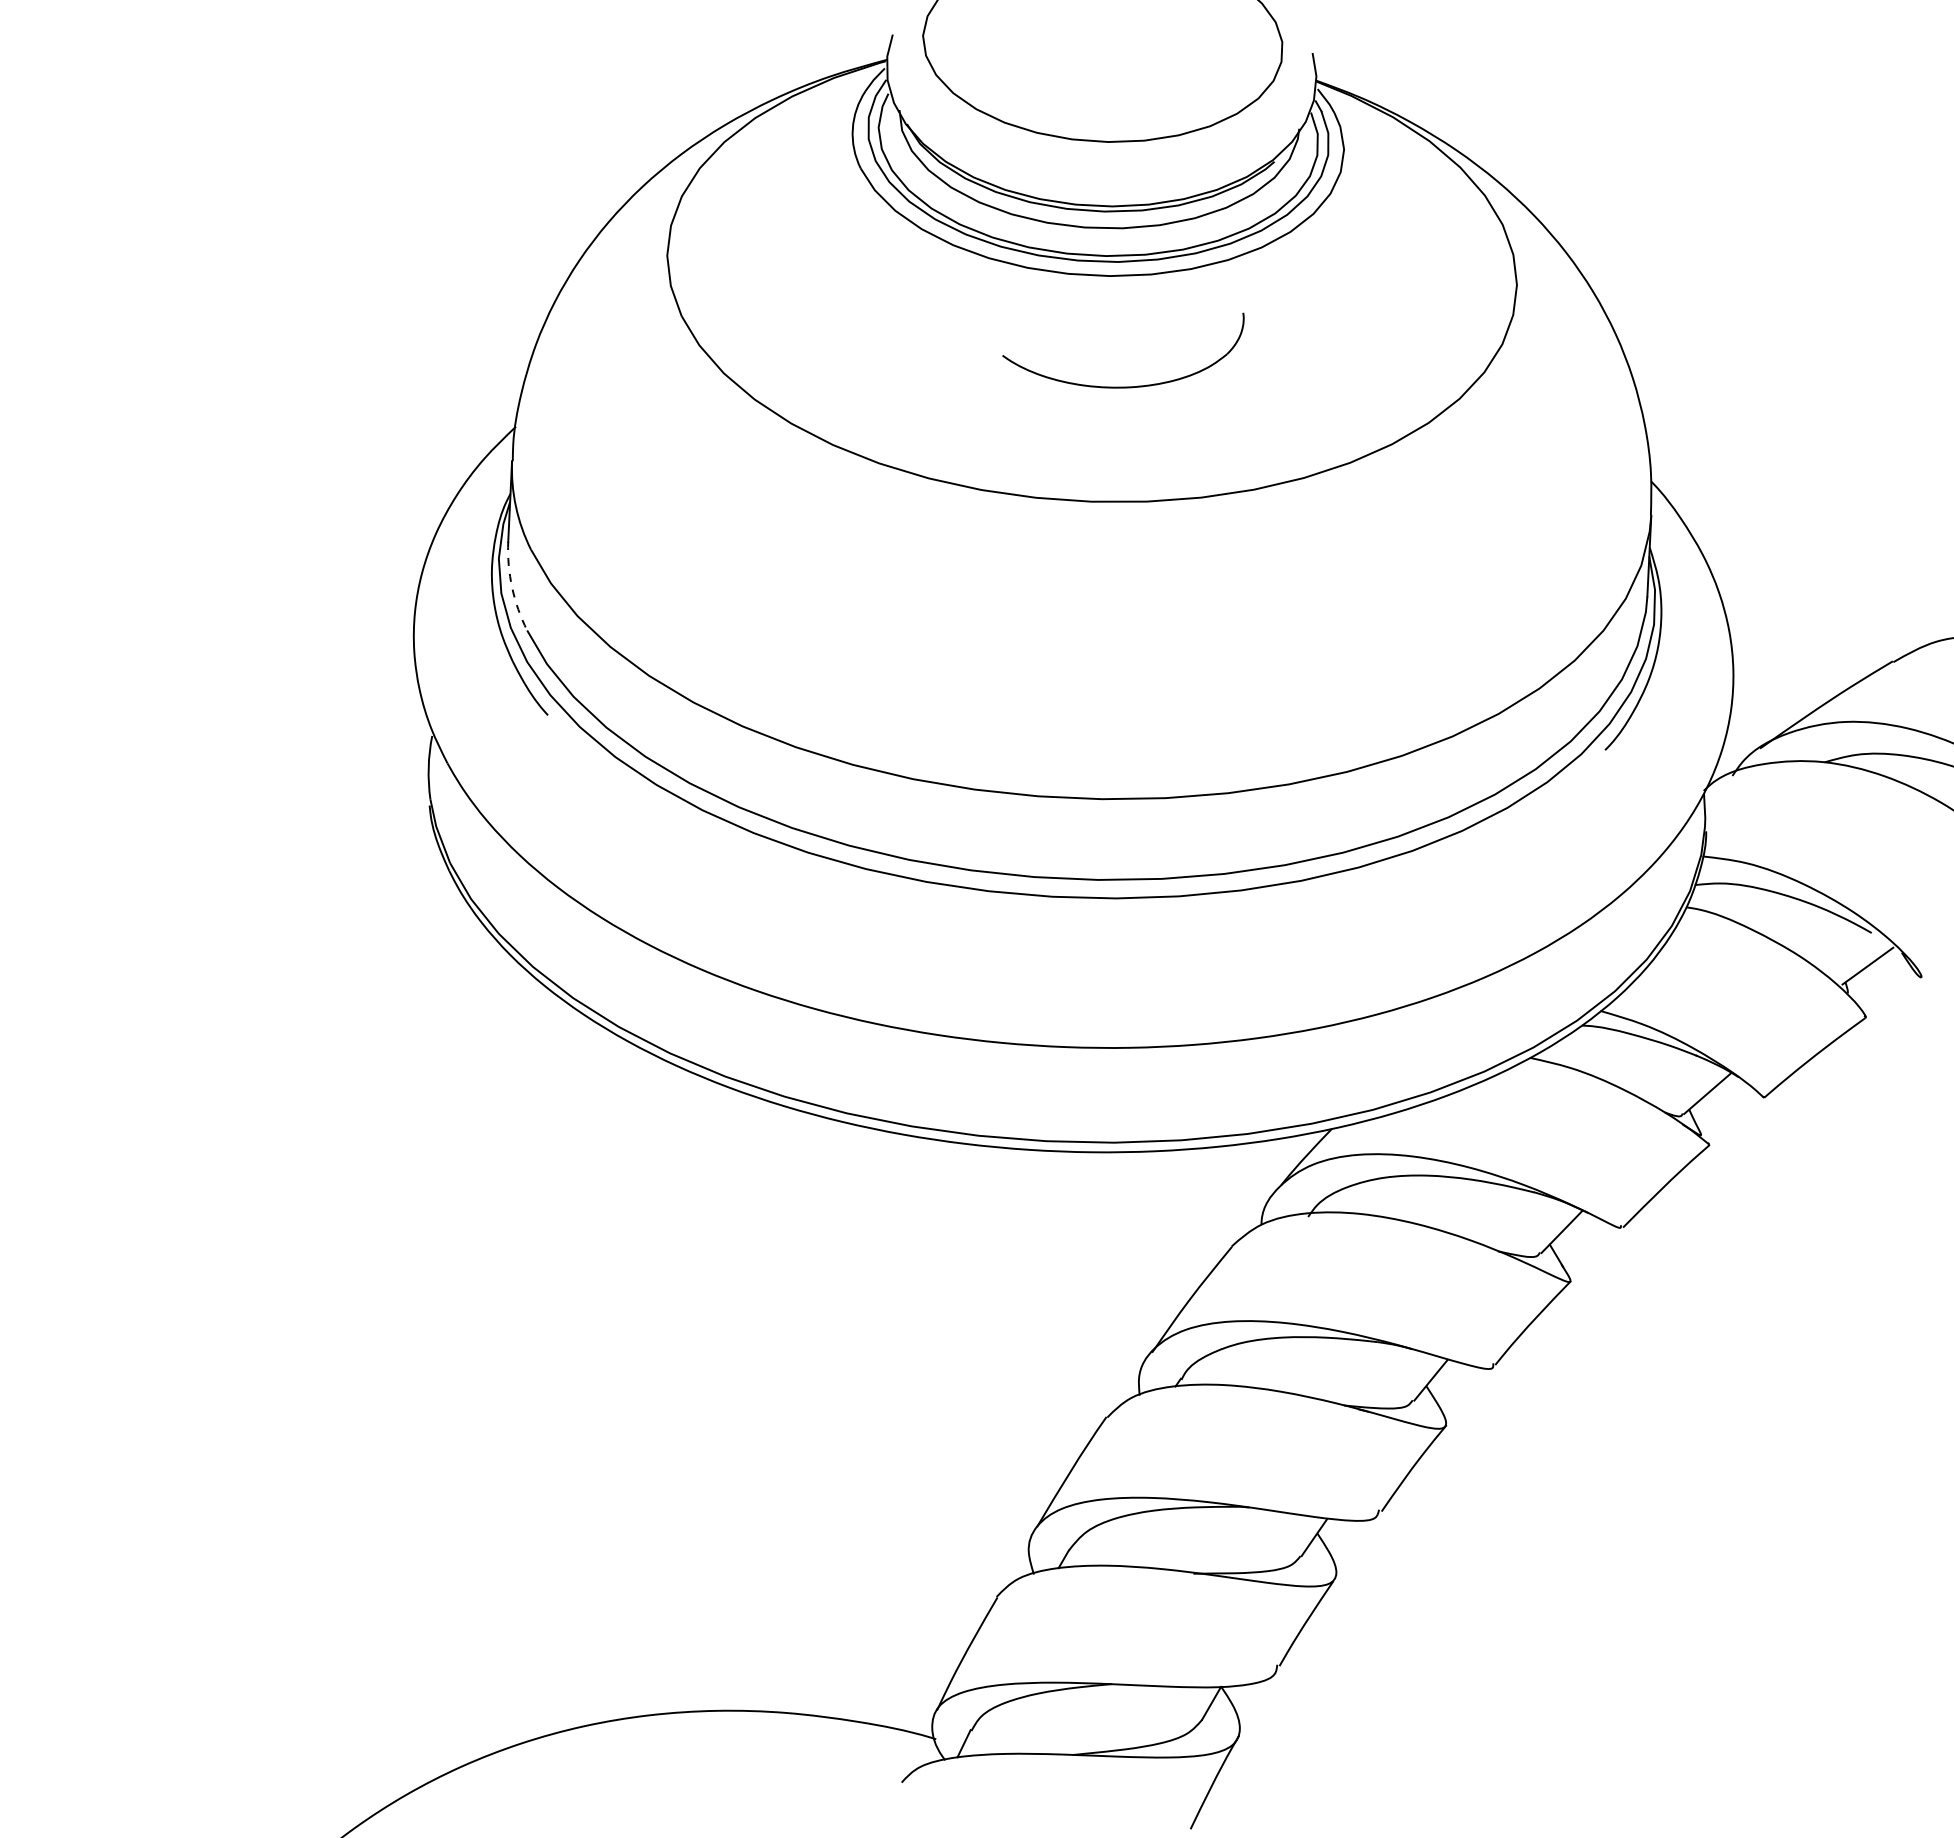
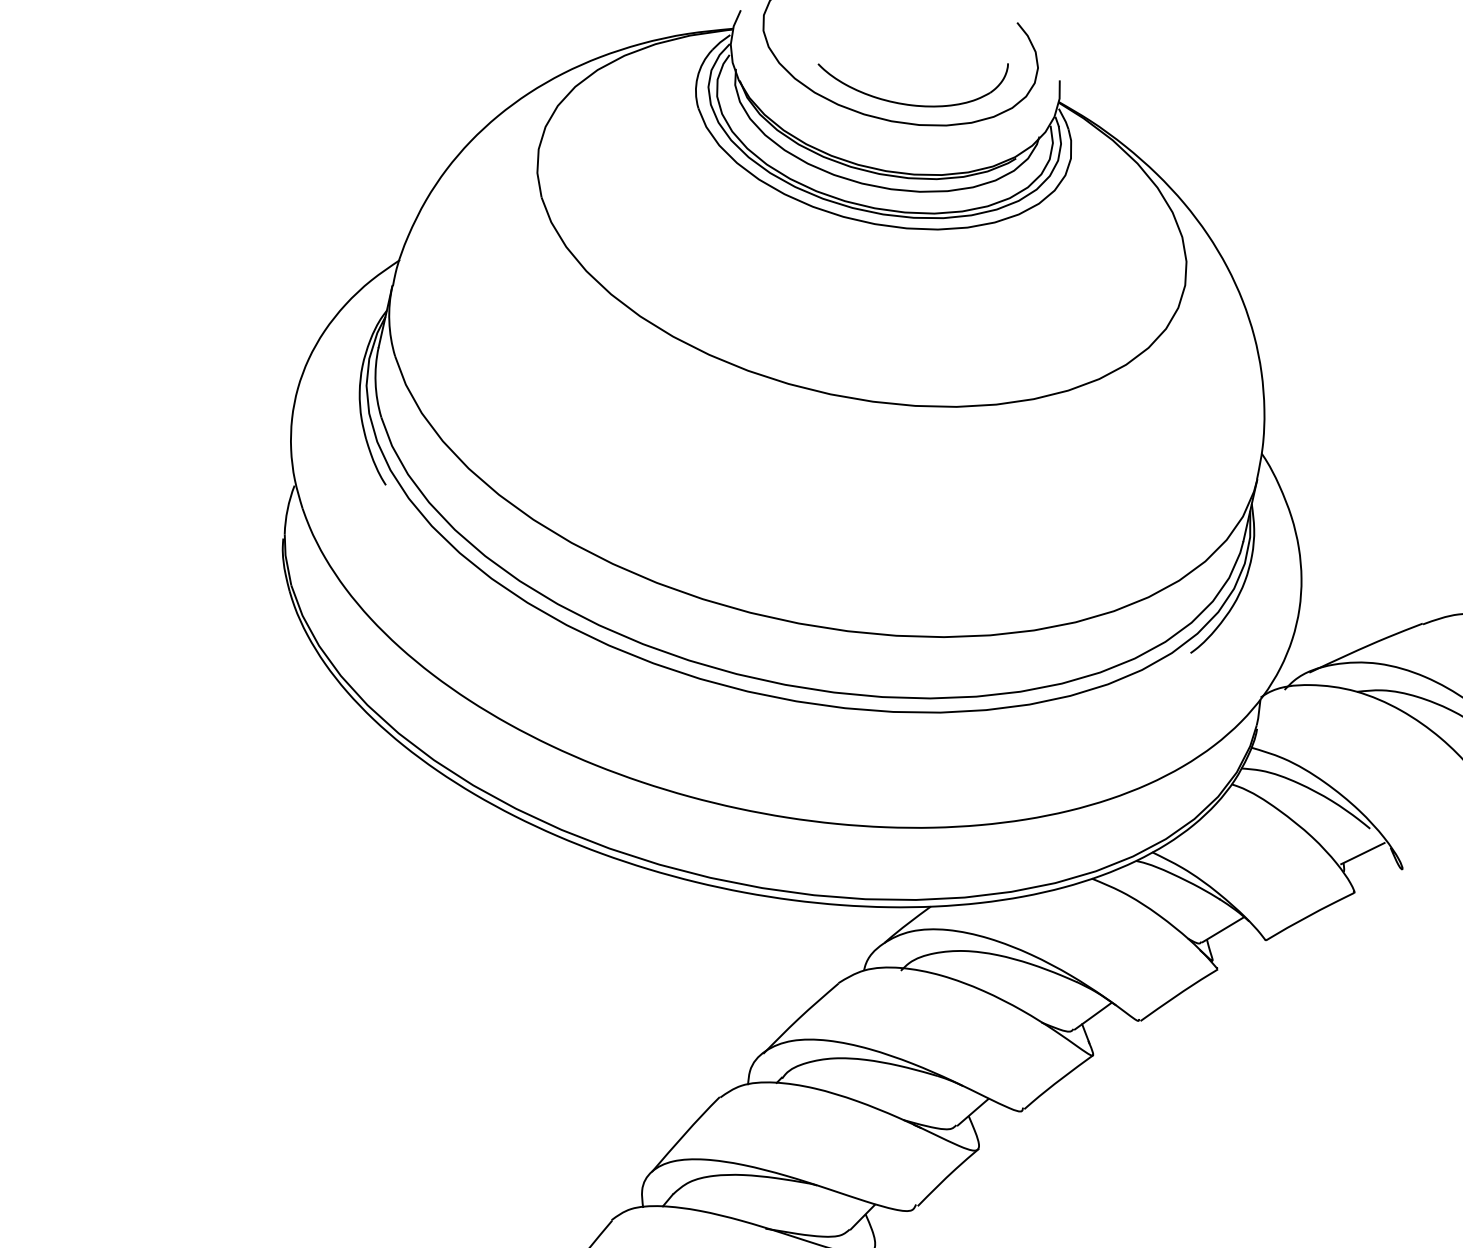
part: (1123, 386) -> (906, 103), moved
arc: (512, 587) -> (375, 382), dashed -> solid

